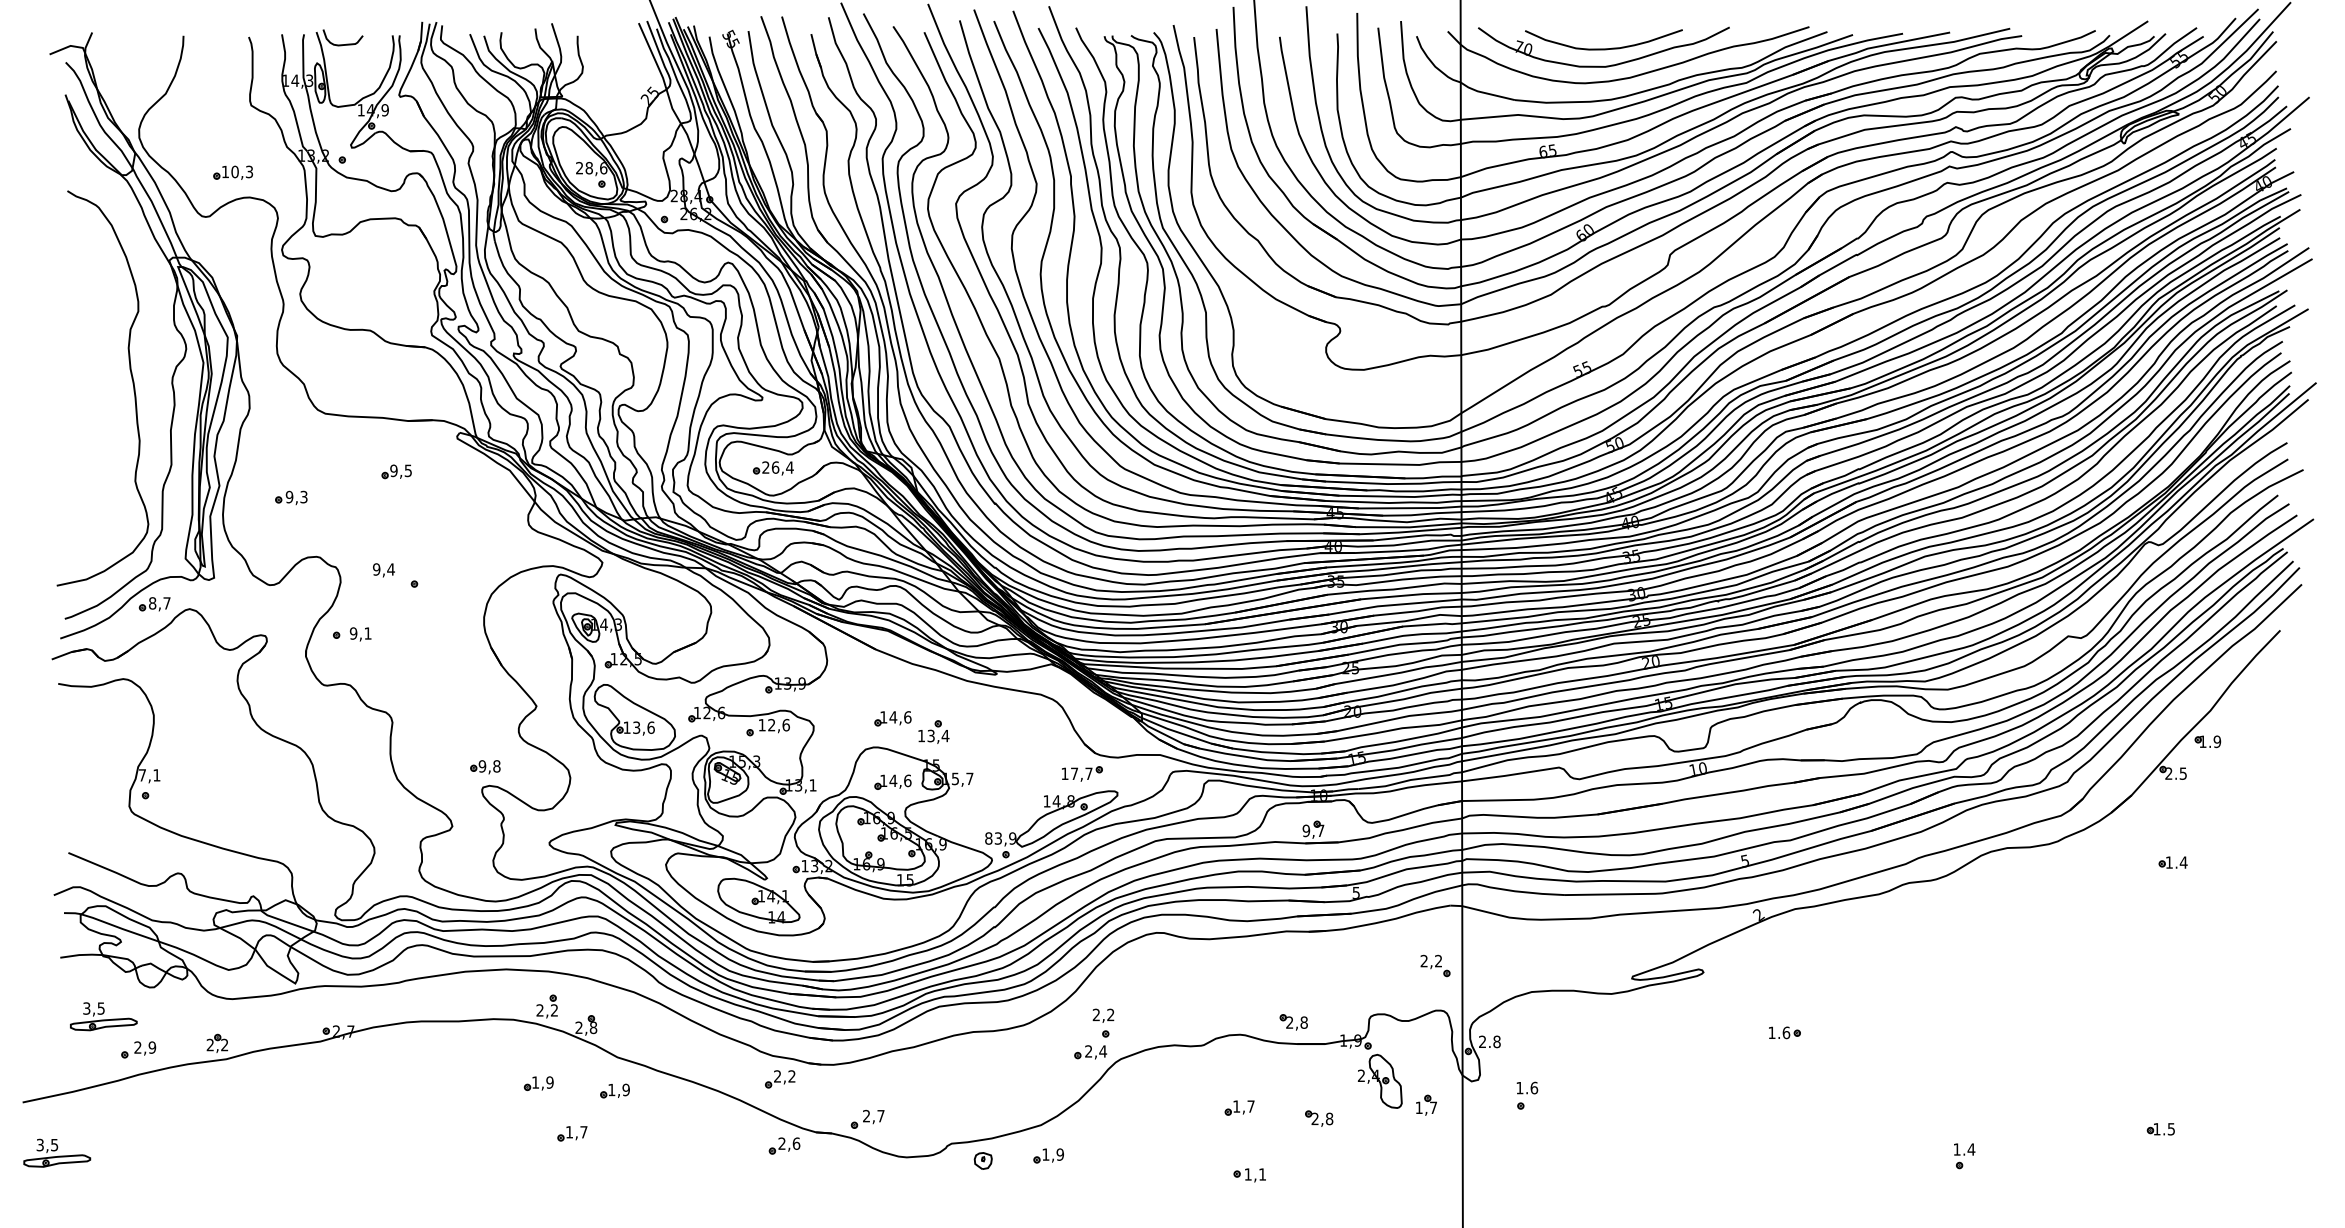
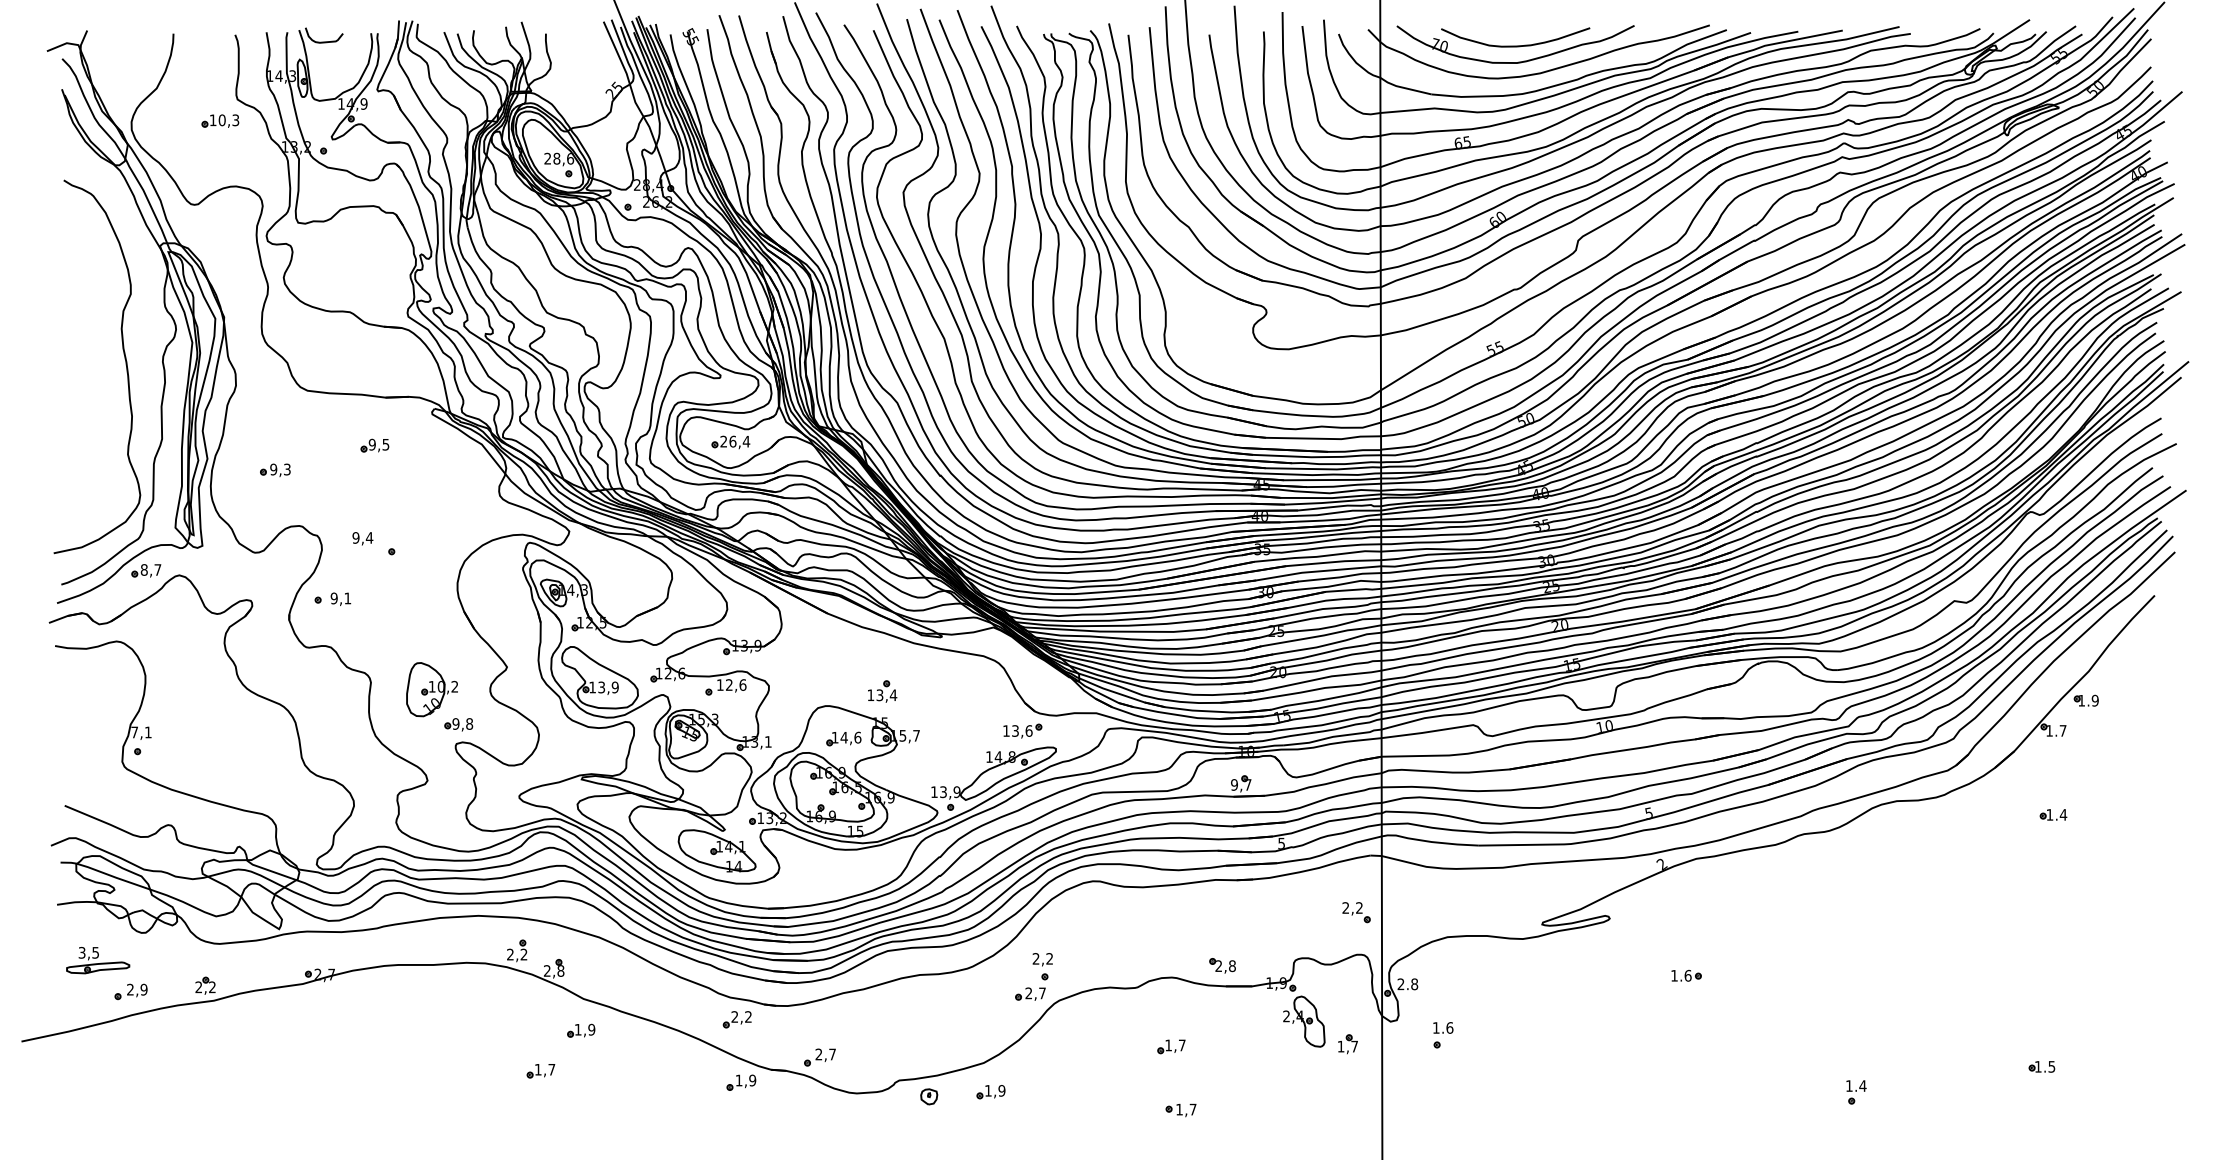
part: (233, 172) -> (220, 120), moved
part: (892, 718) -> (843, 678), removed
text: (650, 727) -> (614, 687), 13,6 -> 13,9
part: (456, 729) -> (431, 689), added
text: (1082, 773) -> (1022, 730), 17,7 -> 13,6
text: (2176, 773) -> (2056, 730), 2.5 -> 1.7
text: (988, 838) -> (934, 792), 83,9 -> 13,9
text: (1103, 1051) -> (1042, 993), 2,4 -> 2,7
part: (539, 1083) -> (509, 1023), removed
part: (1319, 1118) -> (1246, 1056), removed
text: (788, 1143) -> (745, 1080), 2,6 -> 1,9
part: (57, 1153) -> (54, 1089), removed
text: (1261, 1174) -> (1192, 1109), 1,1 -> 1,7

